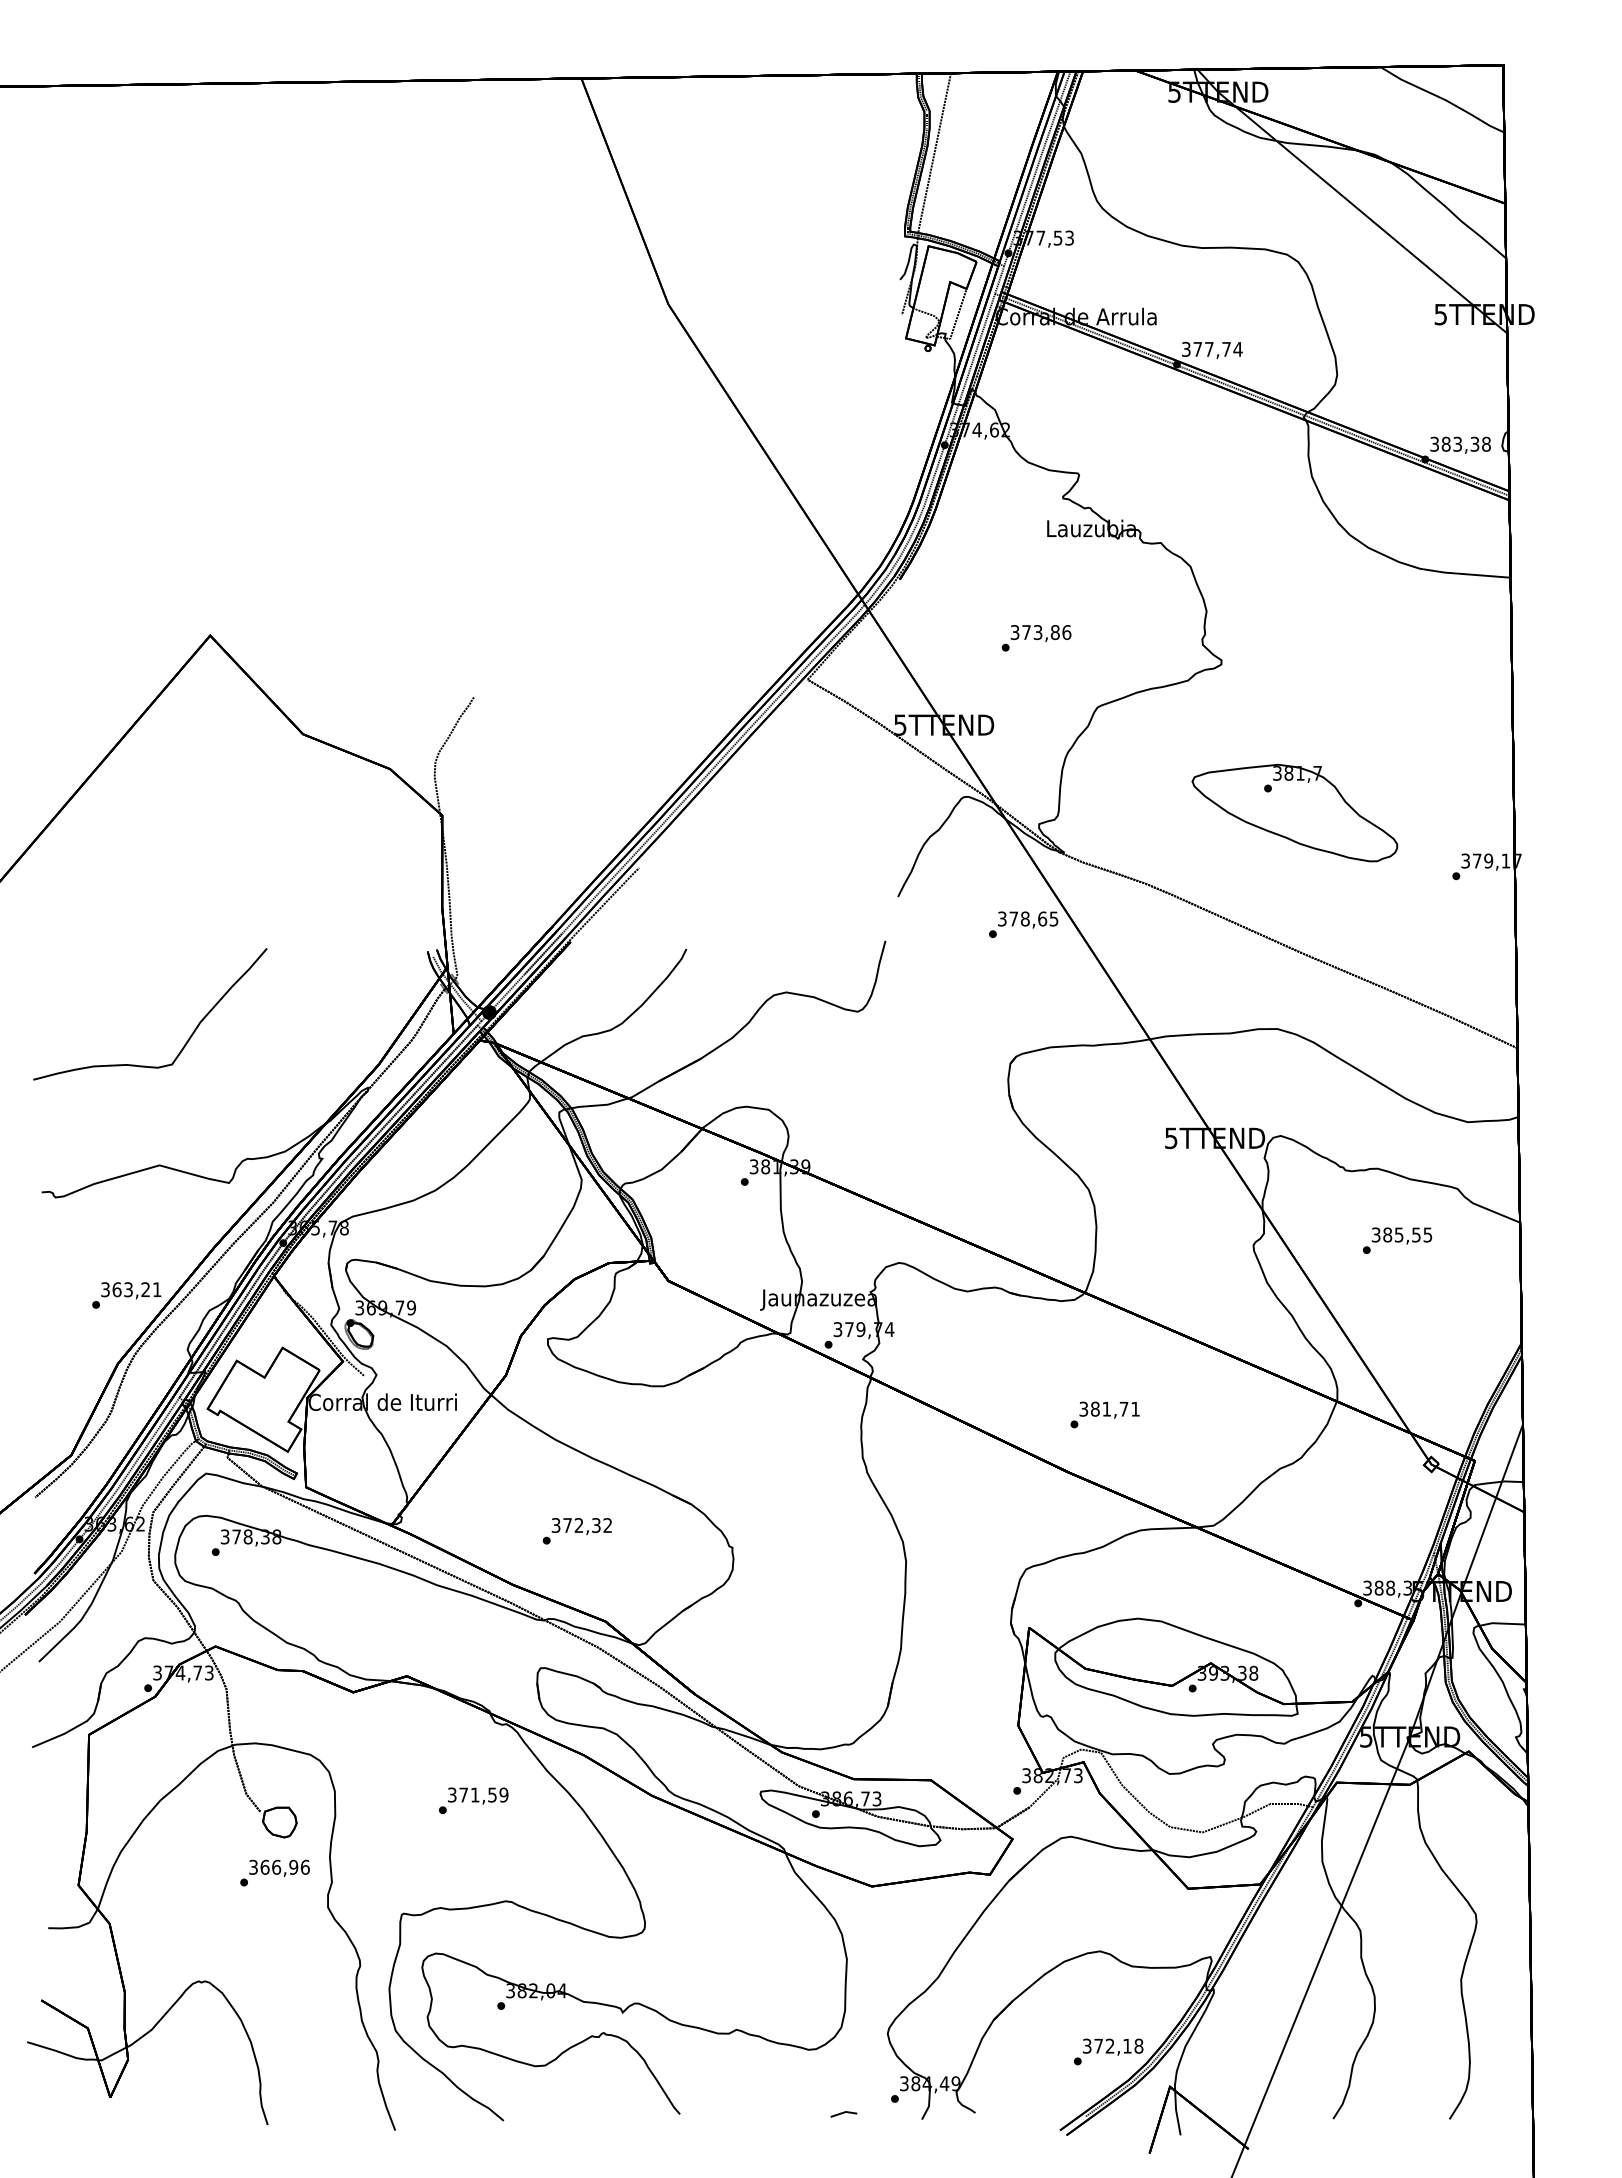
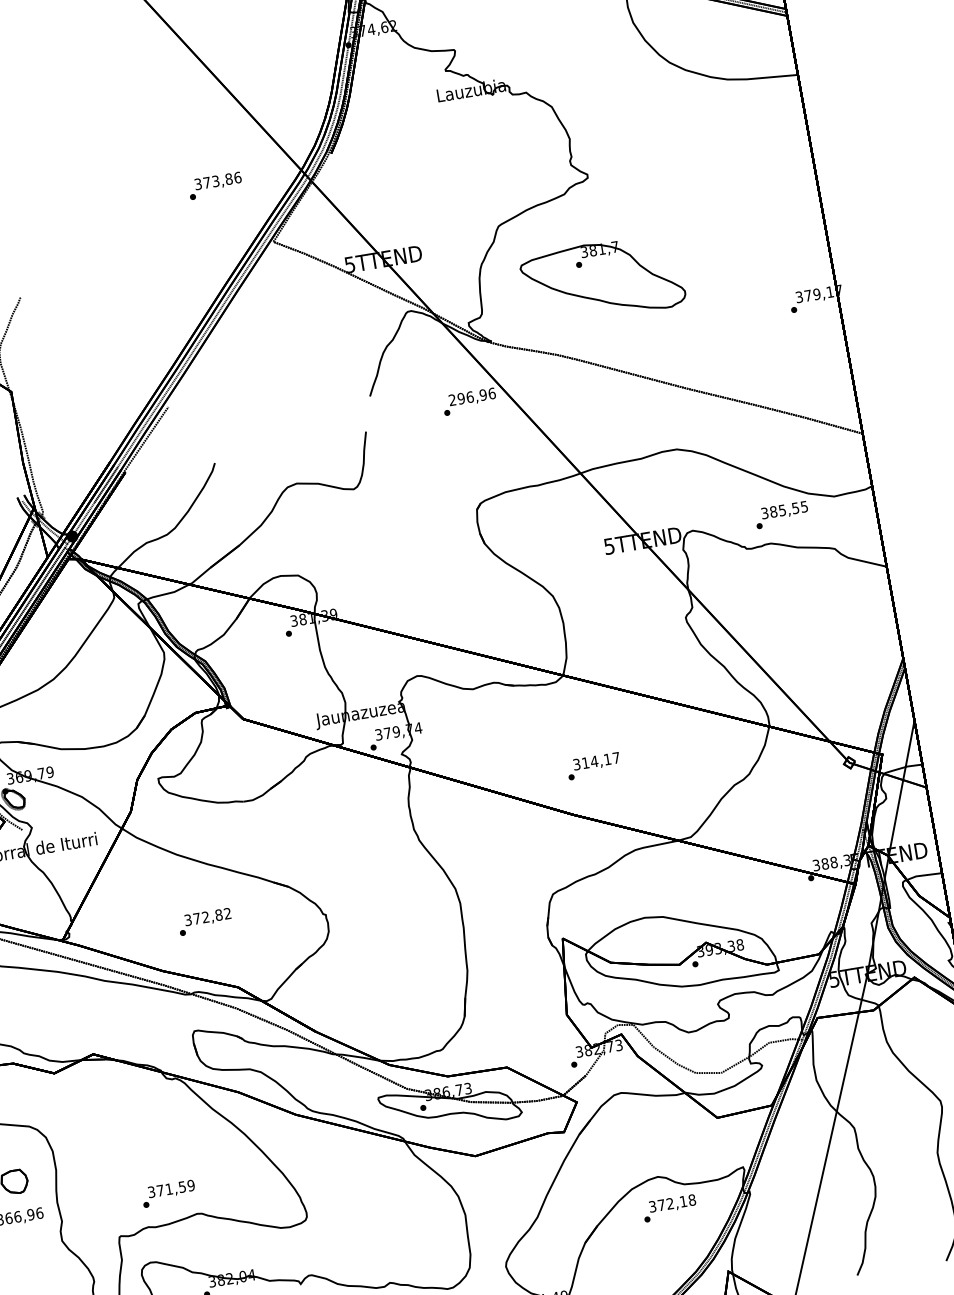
text: (1036, 638) -> (215, 186), moved
part: (1294, 812) -> (602, 279), moved
text: (1028, 918) -> (472, 396), 378,65 -> 296,96
text: (1397, 1240) -> (781, 514), moved
text: (1114, 1408) -> (600, 760), 381,71 -> 314,17
text: (596, 1525) -> (219, 915), 372,32 -> 372,82
text: (473, 1800) -> (168, 1193), moved
text: (1108, 2051) -> (669, 1208), moved

